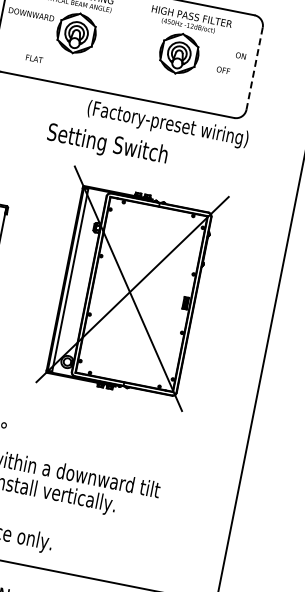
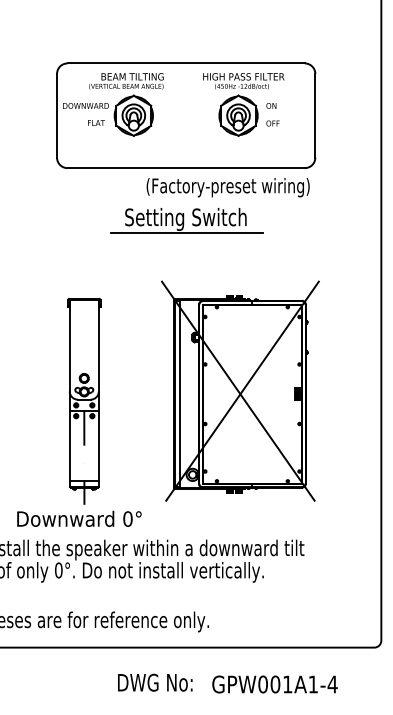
text: (241, 55) -> (271, 105), moved
text: (34, 58) -> (96, 122), moved
line: (254, 68) -> (315, 115), dashed -> solid
text: (222, 70) -> (272, 123), moved
text: (167, 124) -> (227, 187), moved
line: (105, 159) -> (186, 233), added
part: (129, 288) -> (239, 390), moved

